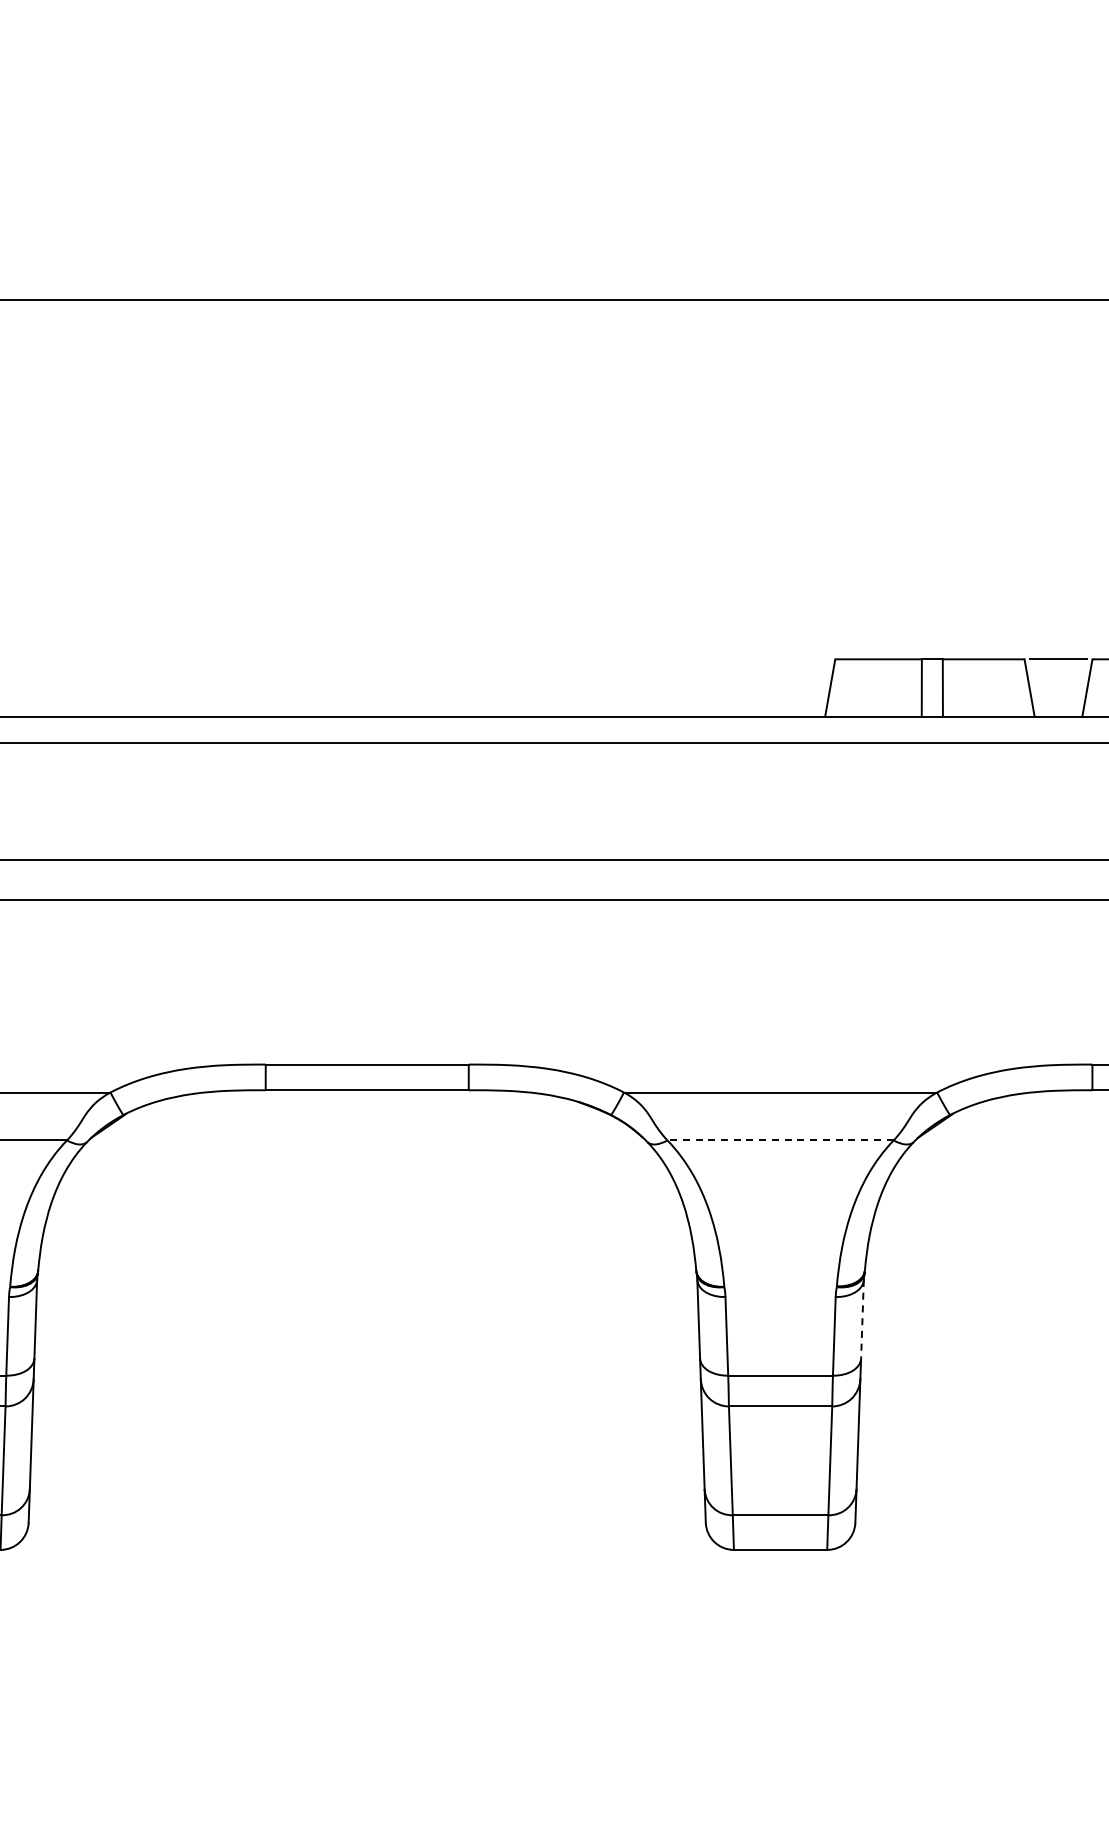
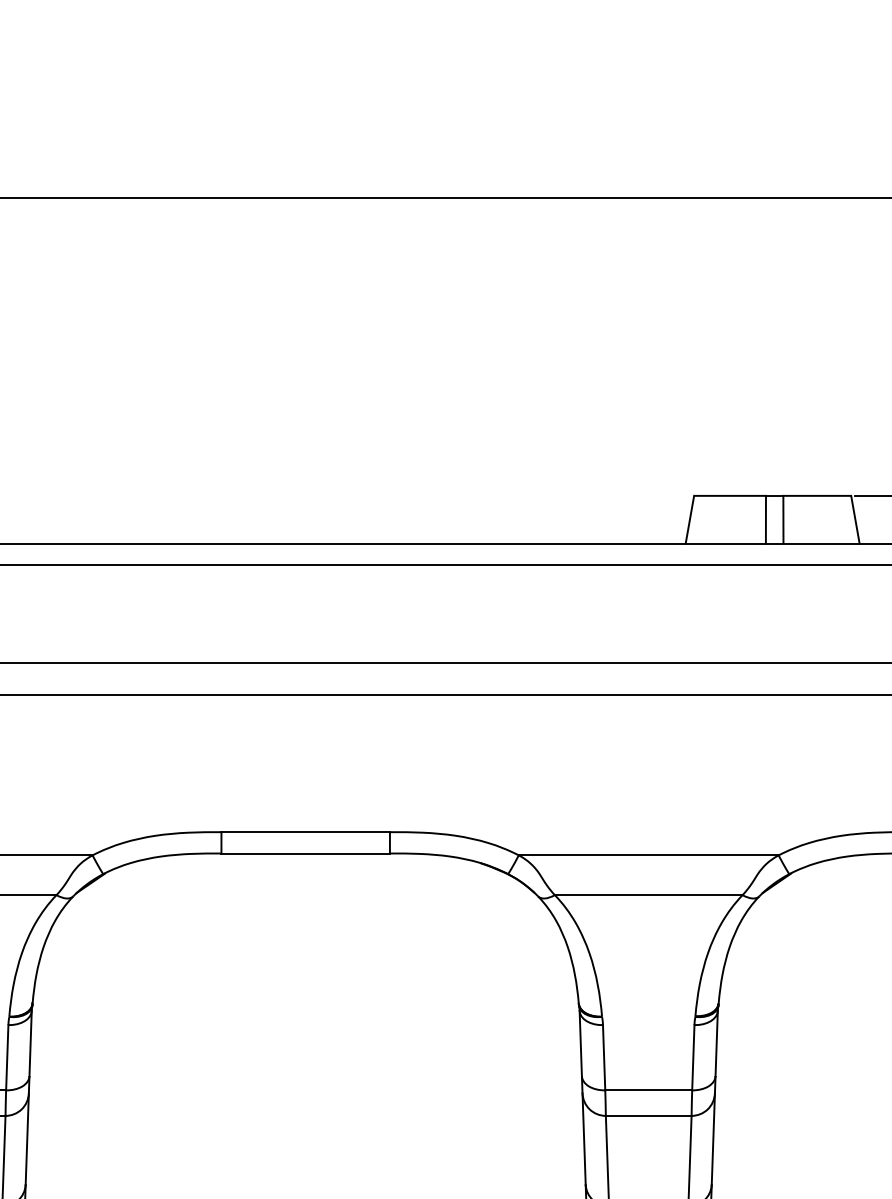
line: (780, 1140) -> (648, 895), dashed -> solid
line: (862, 1319) -> (716, 1043), dashed -> solid

